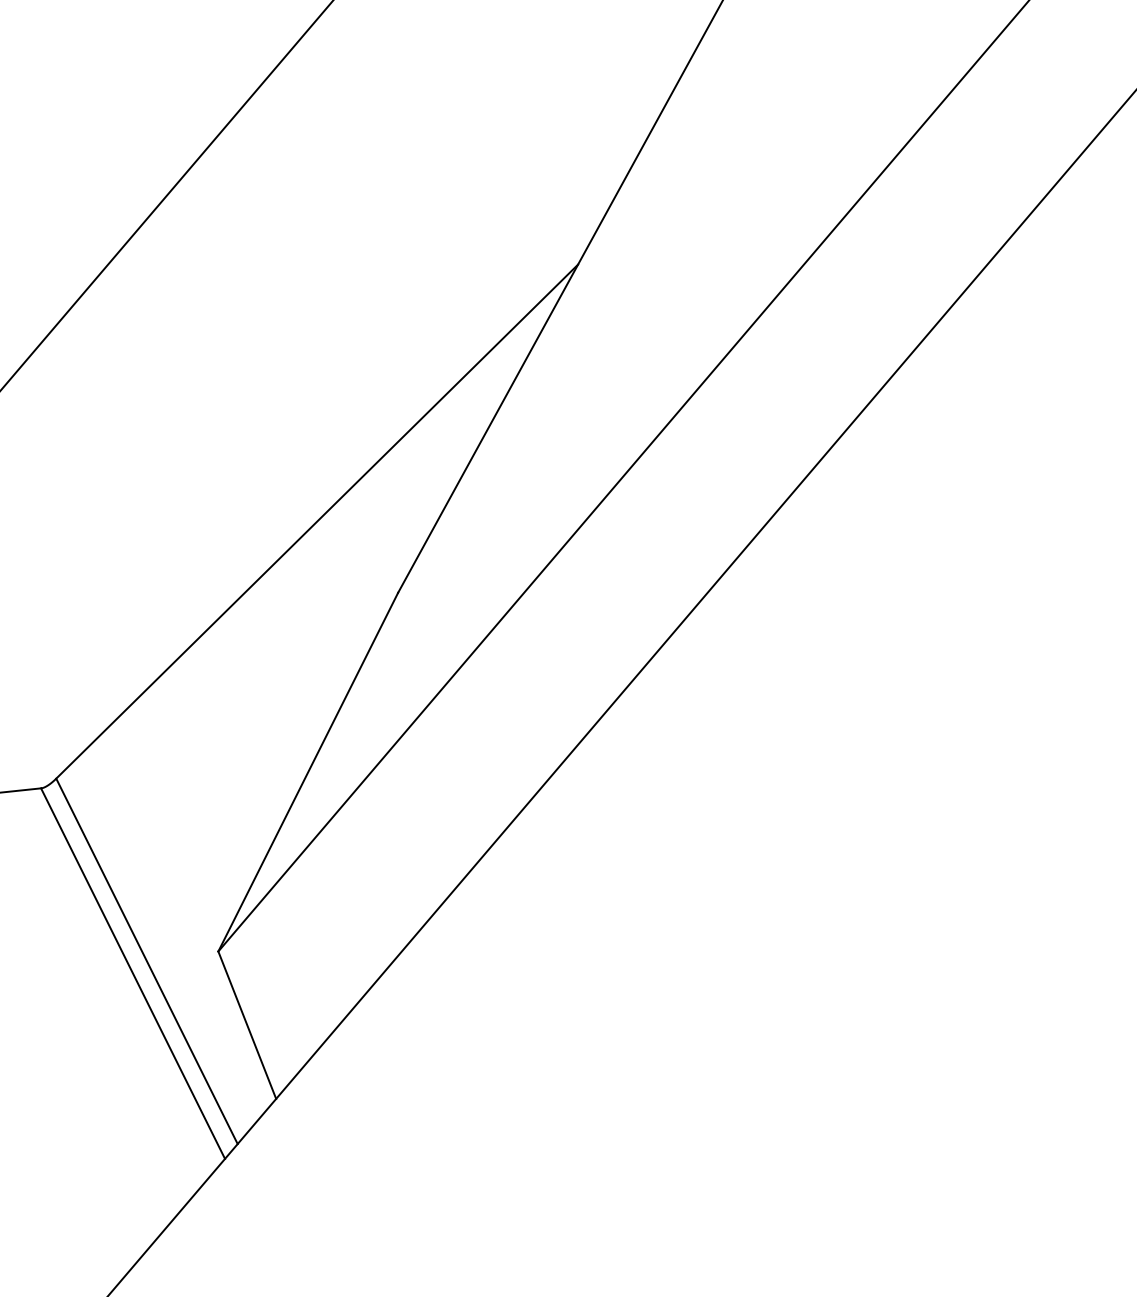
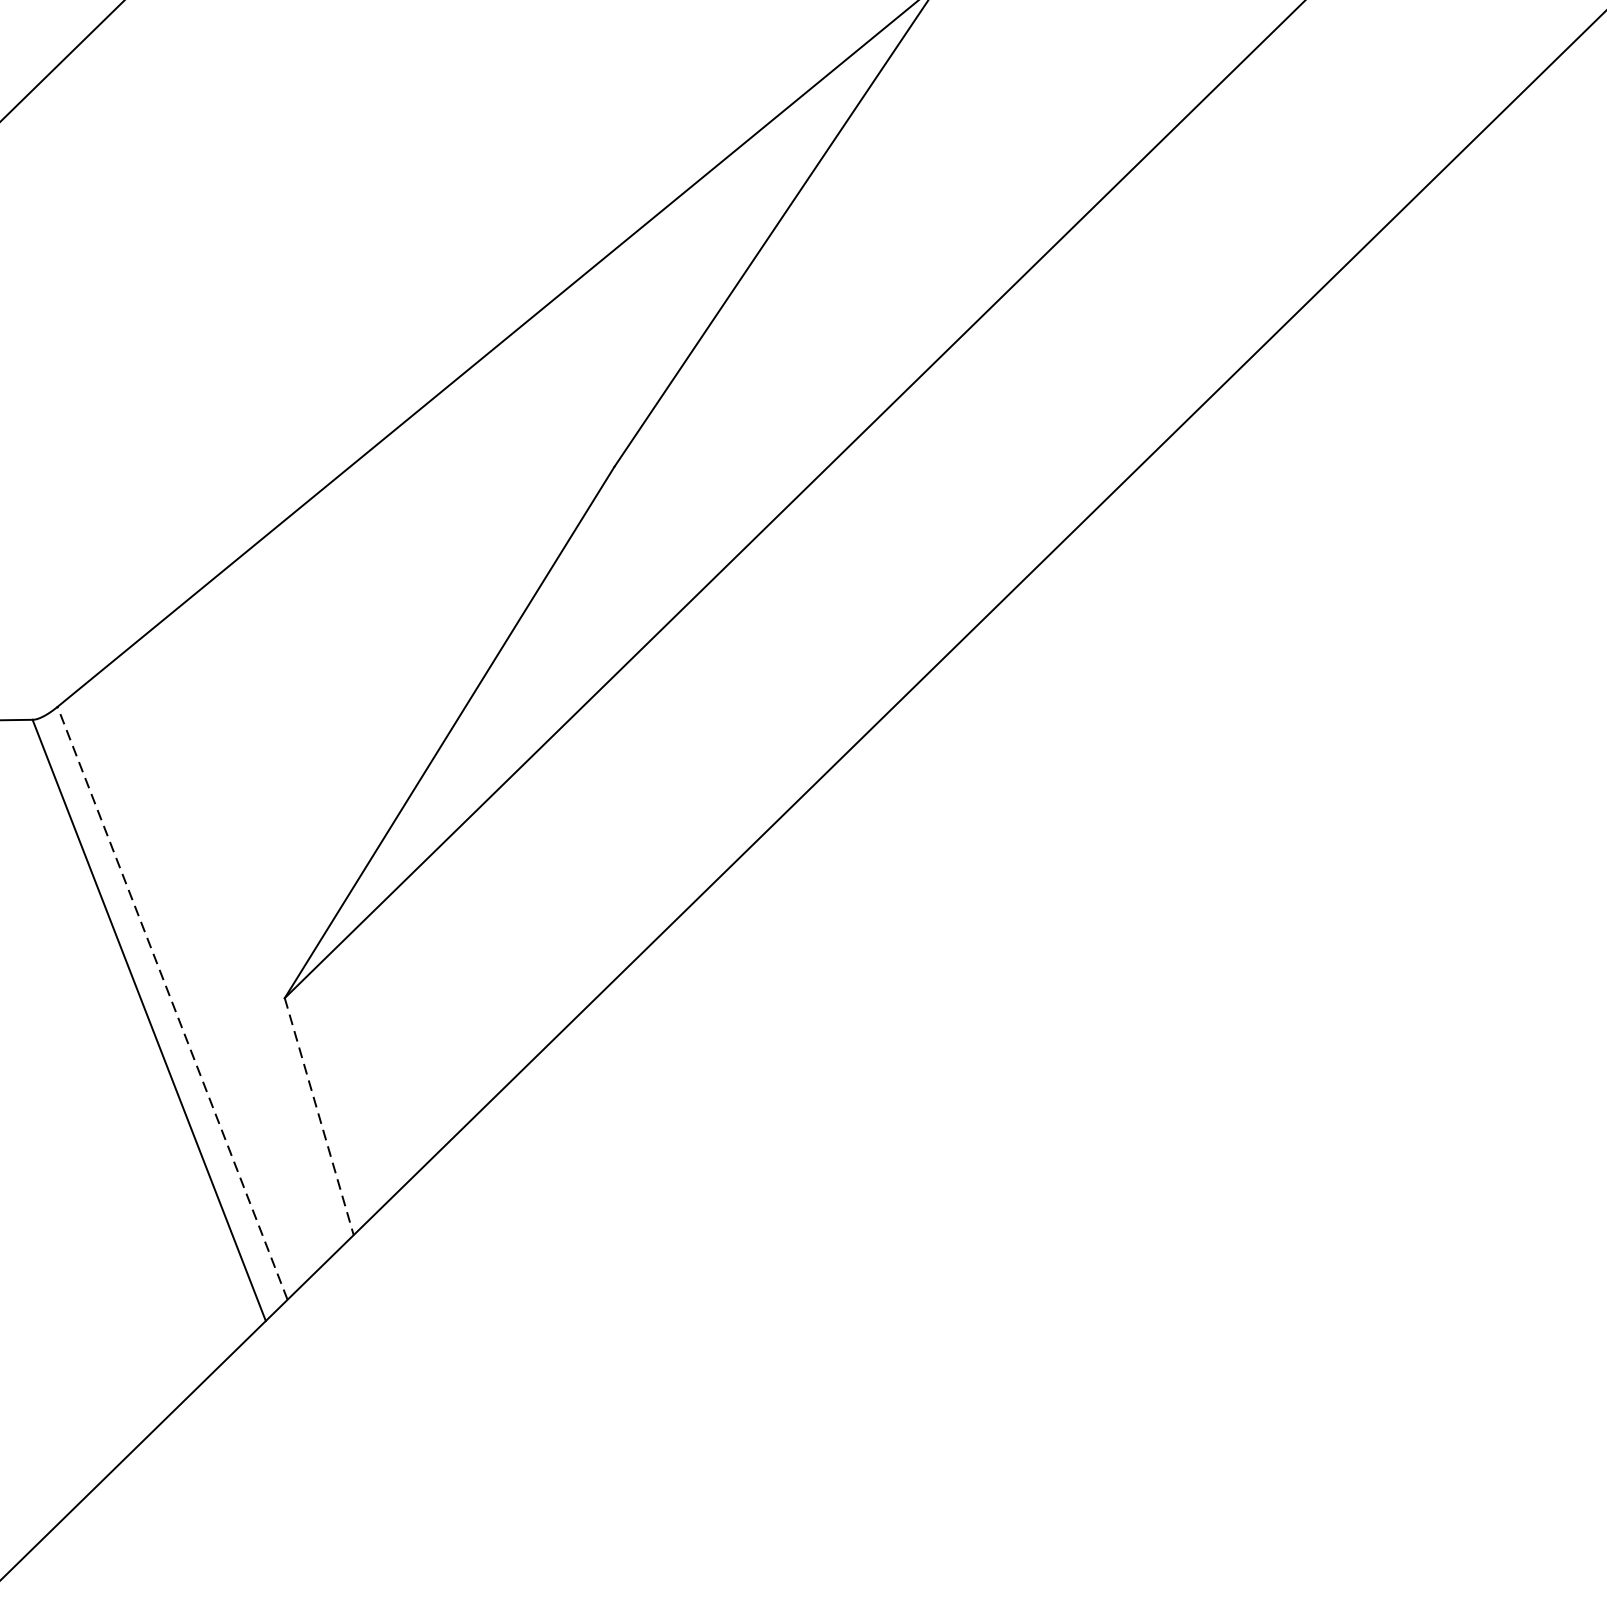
line: (146, 961) -> (171, 1003), solid -> dashed
line: (247, 1025) -> (319, 1117), solid -> dashed

